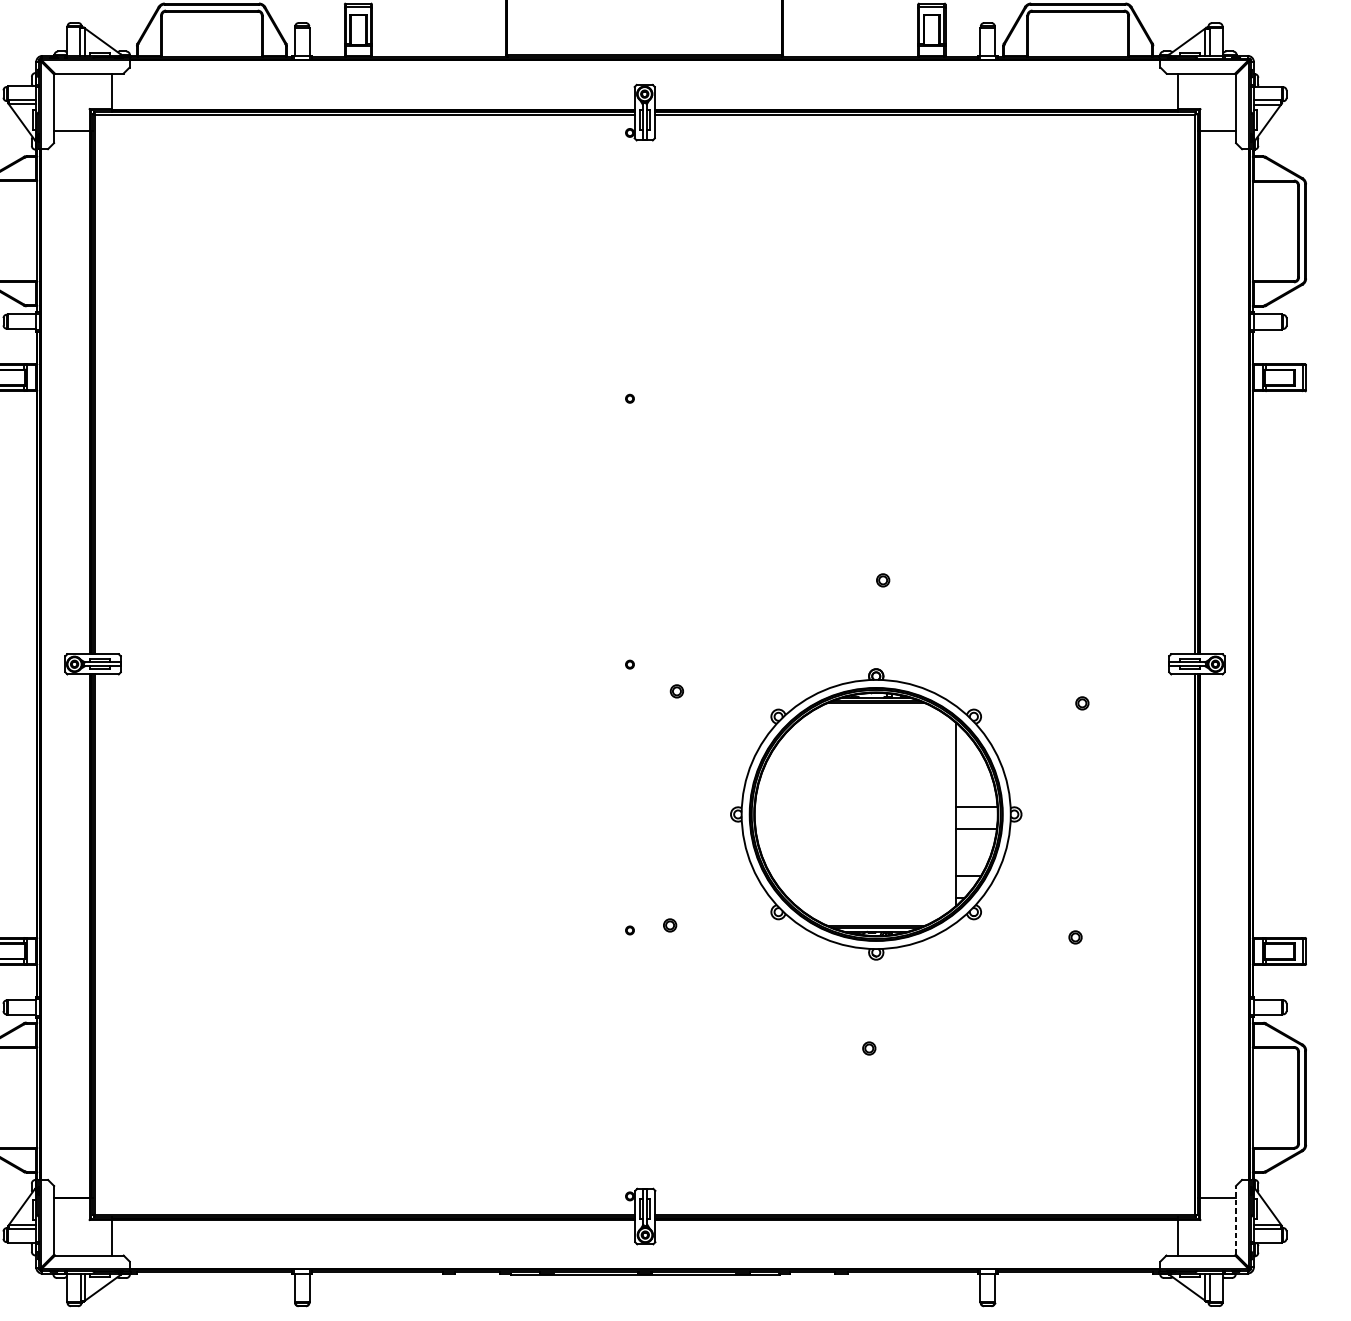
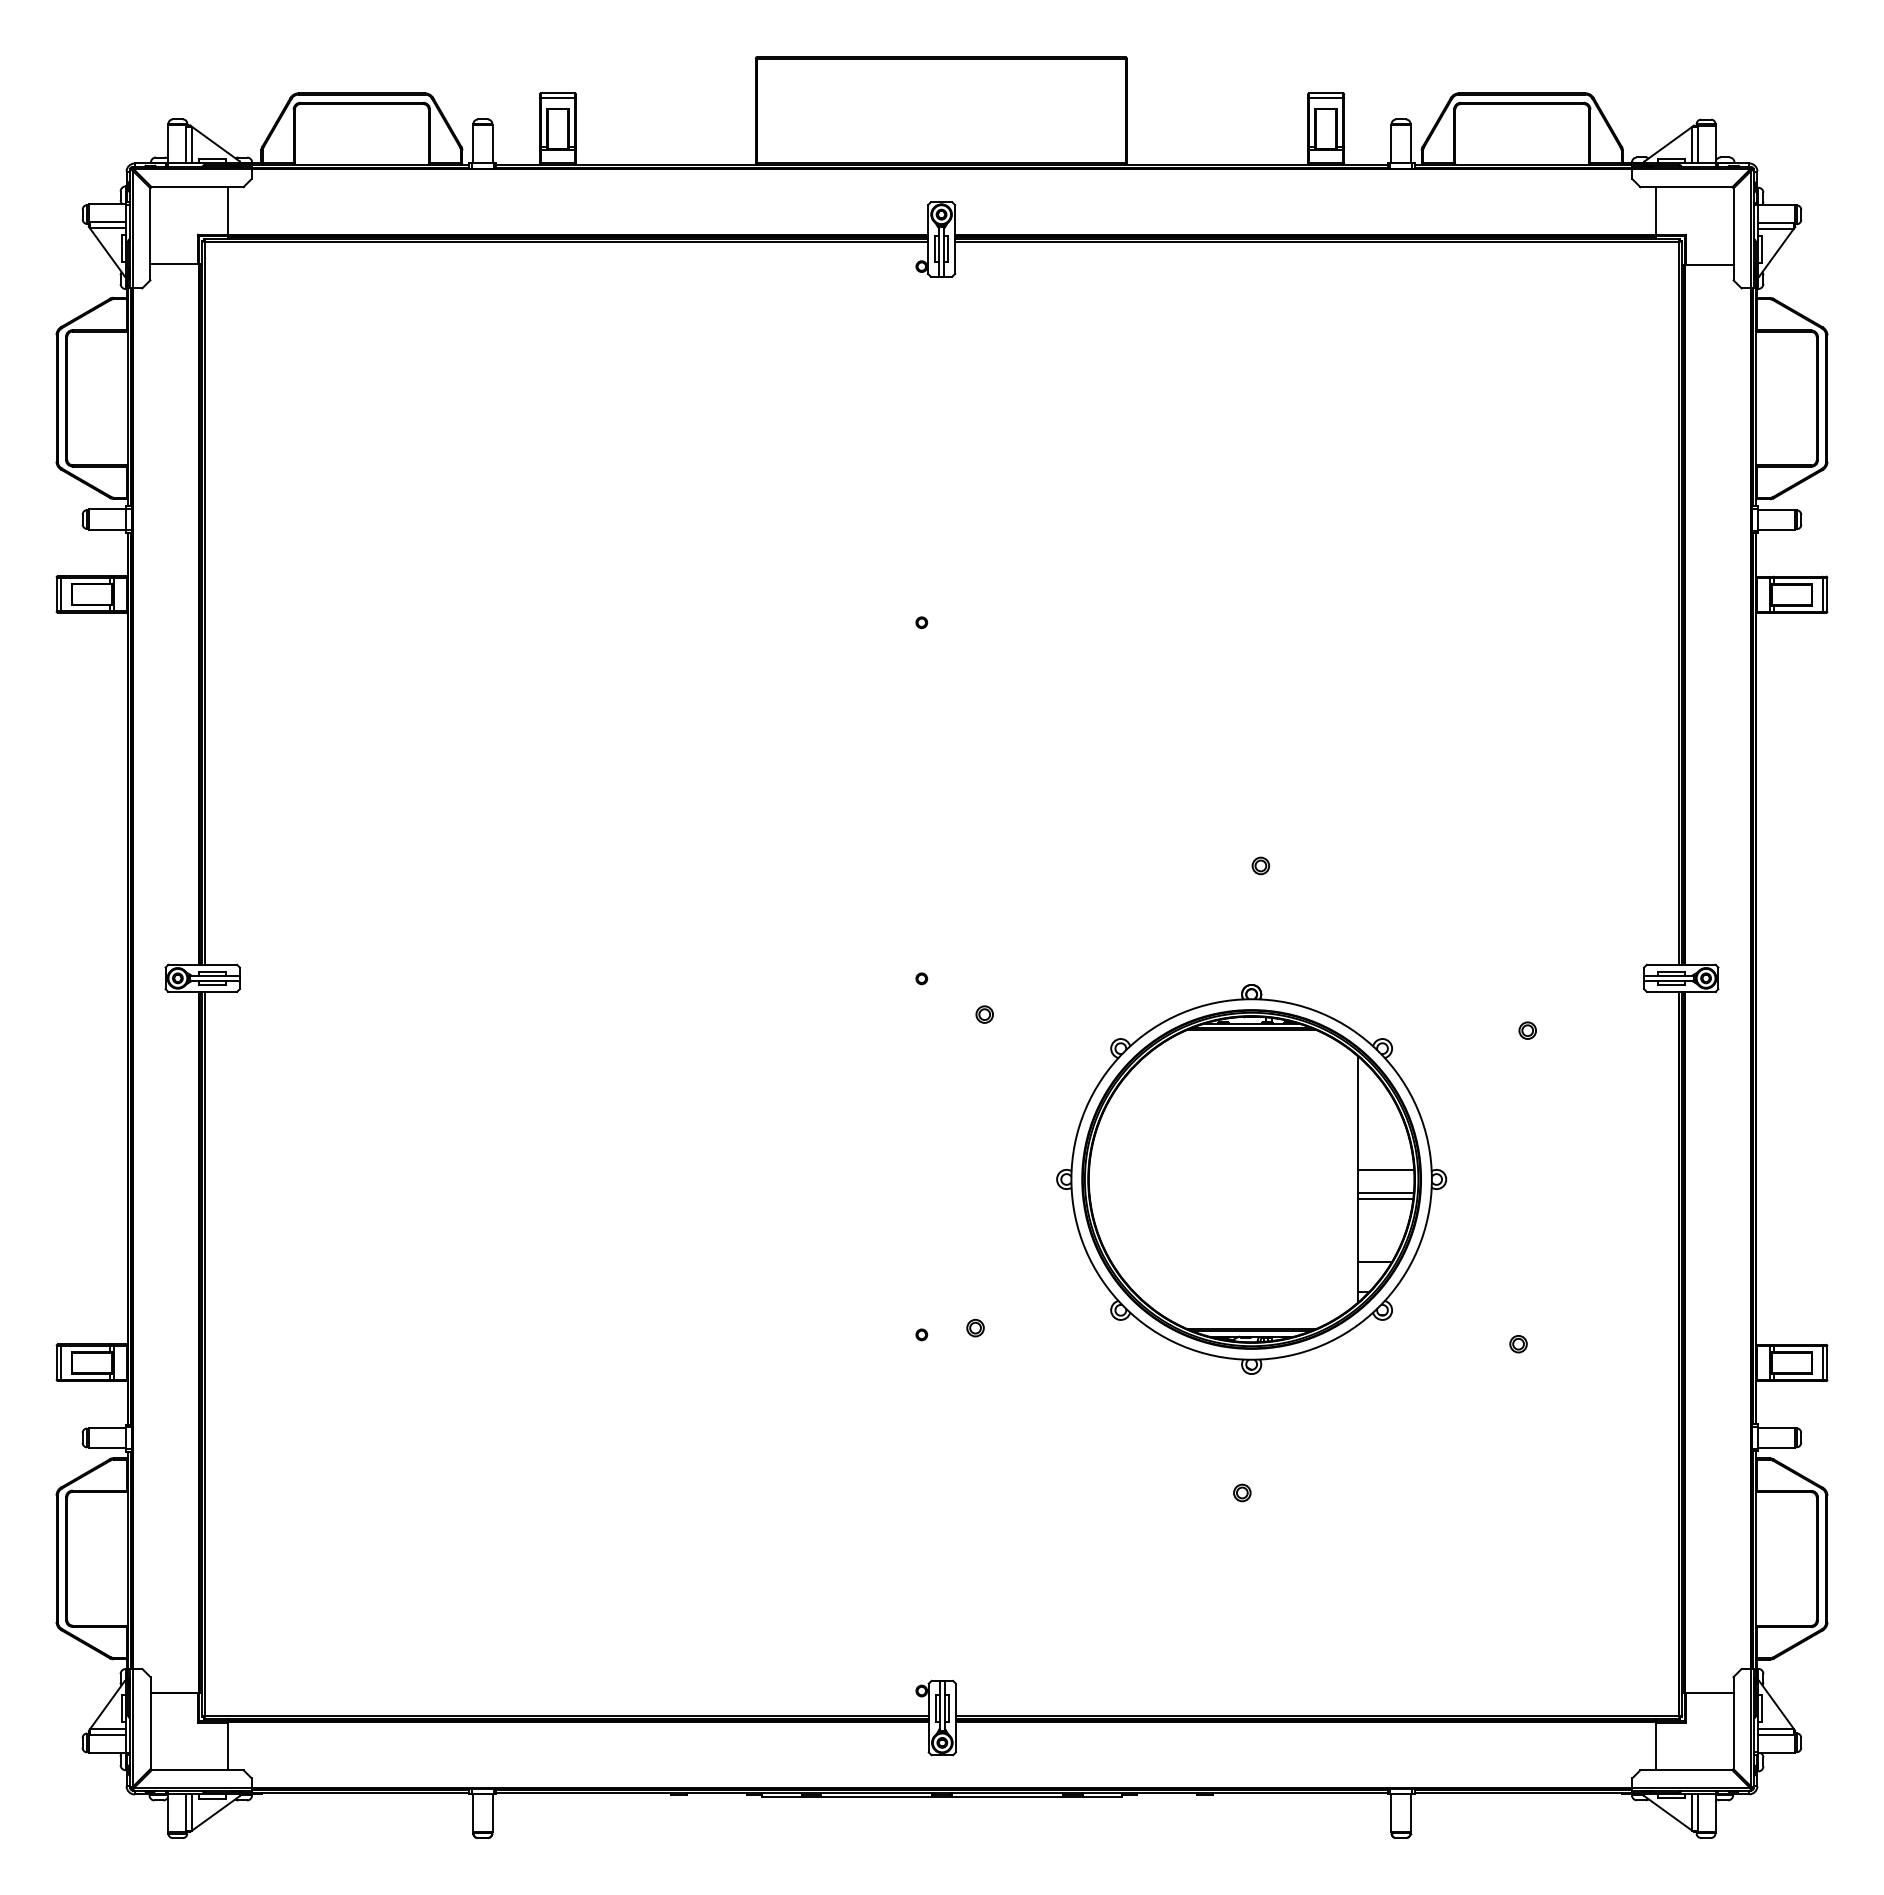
line: (976, 824) -> (1385, 1192), added
line: (1235, 1220) -> (1733, 1723), dashed -> solid

